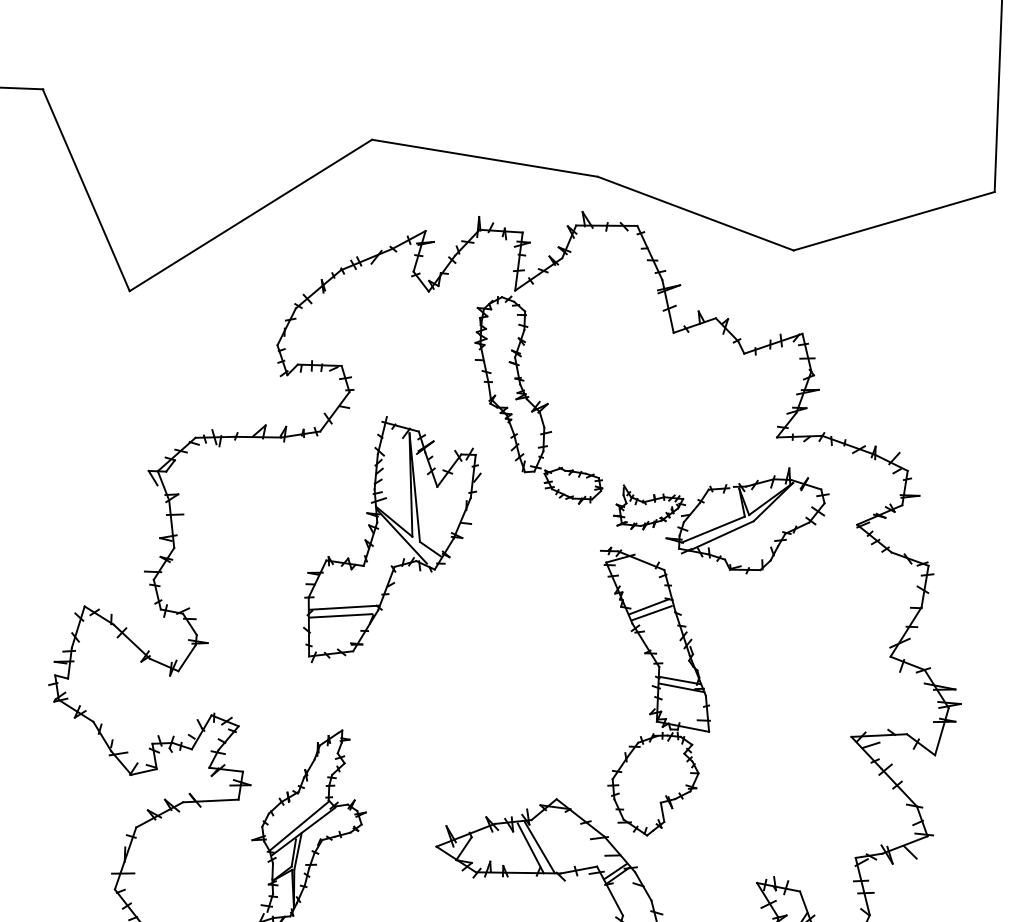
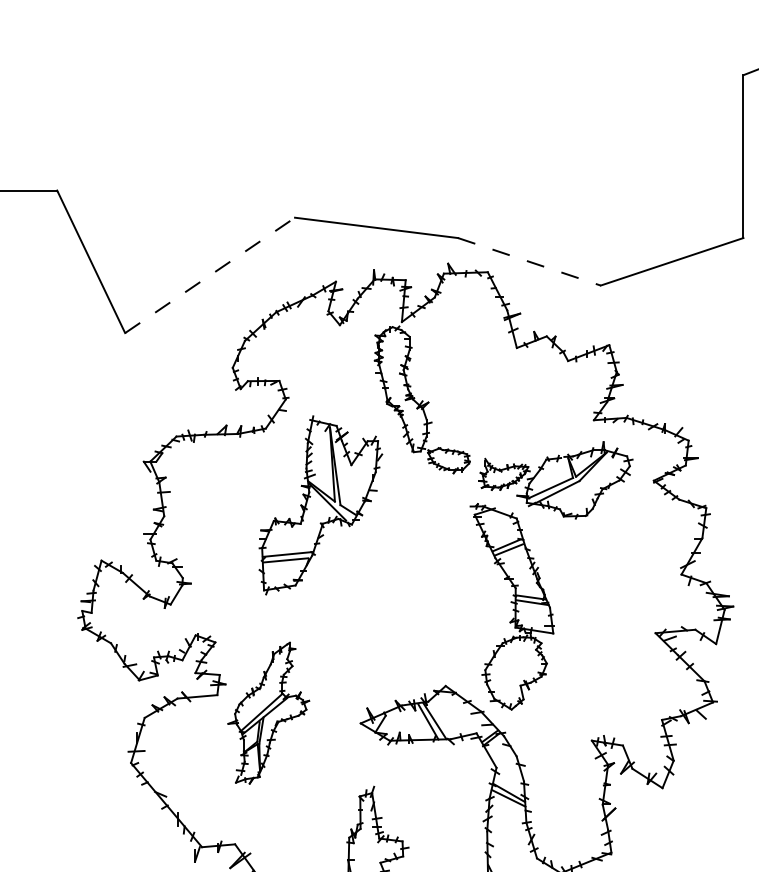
line: (695, 213) -> (529, 261), solid -> dashed
line: (251, 215) -> (210, 275), solid -> dashed

